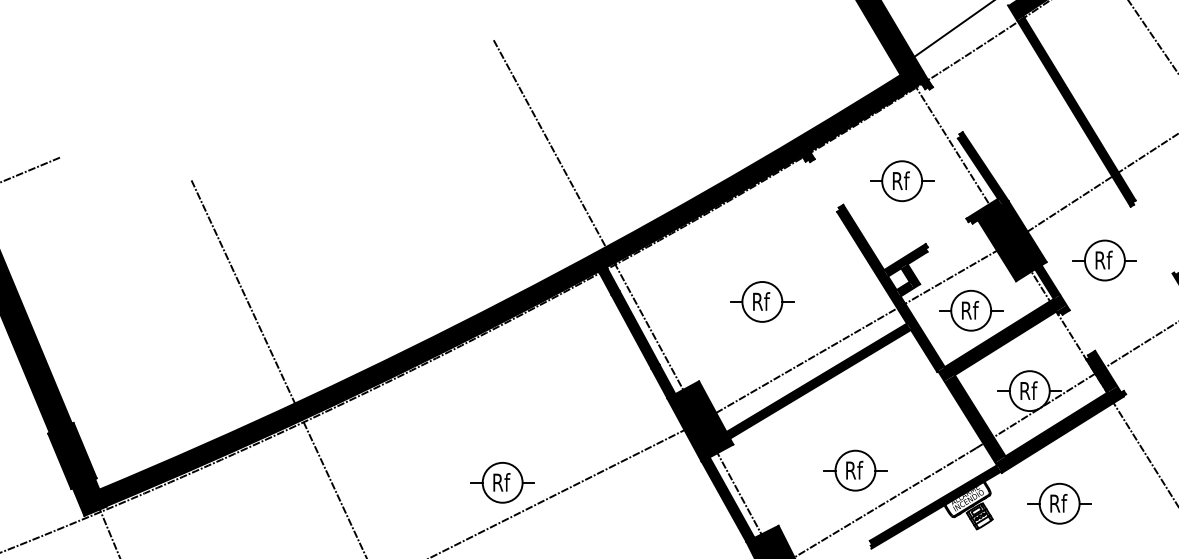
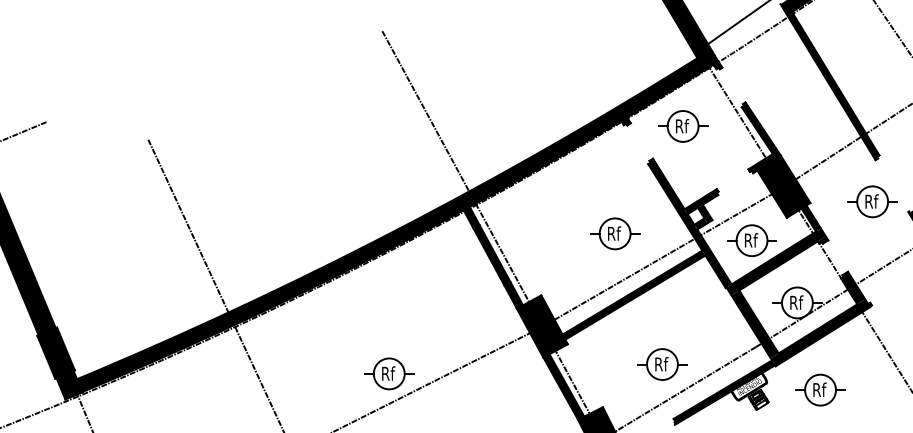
part: (902, 180) -> (683, 125), moved
part: (1104, 260) -> (872, 201), moved
part: (762, 301) -> (615, 233), moved

